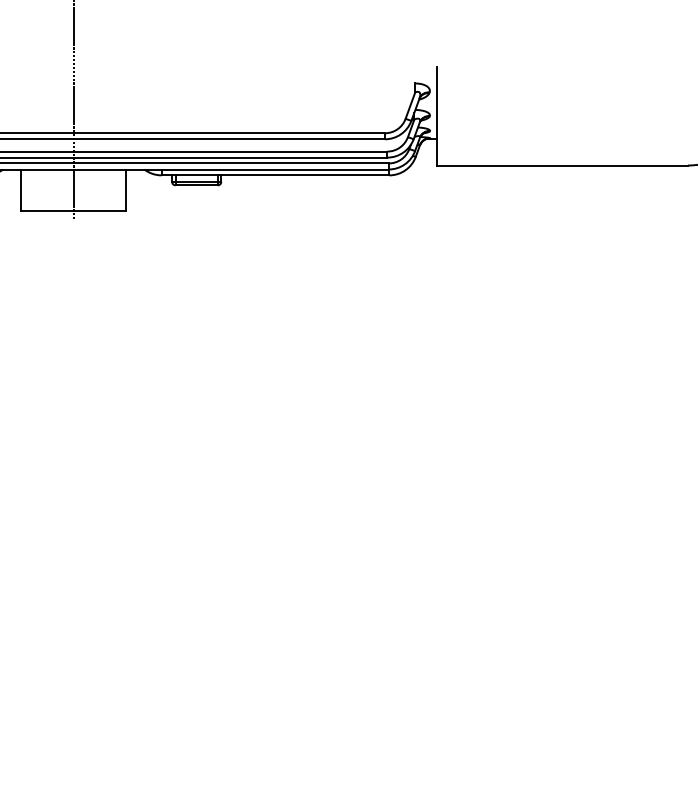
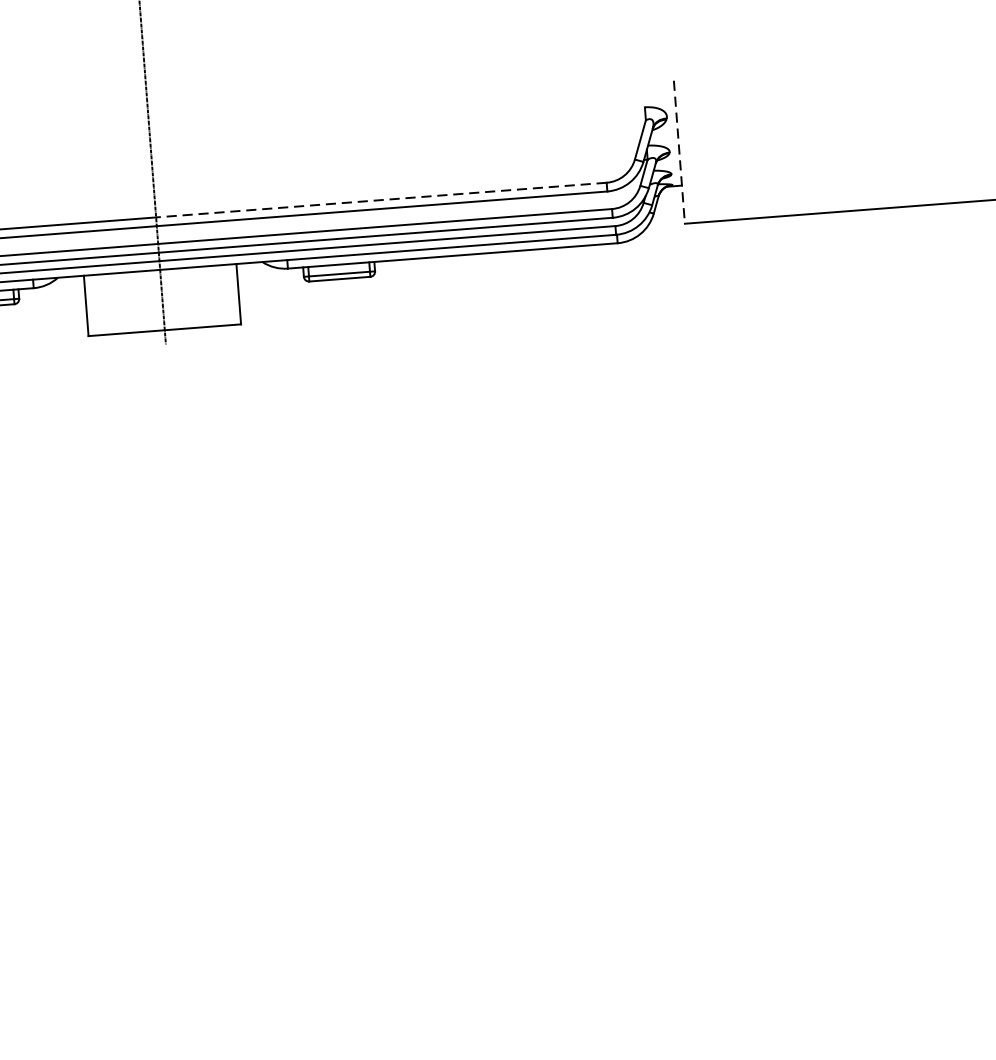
line: (436, 116) -> (679, 152), solid -> dashed
line: (229, 133) -> (381, 200), solid -> dashed

